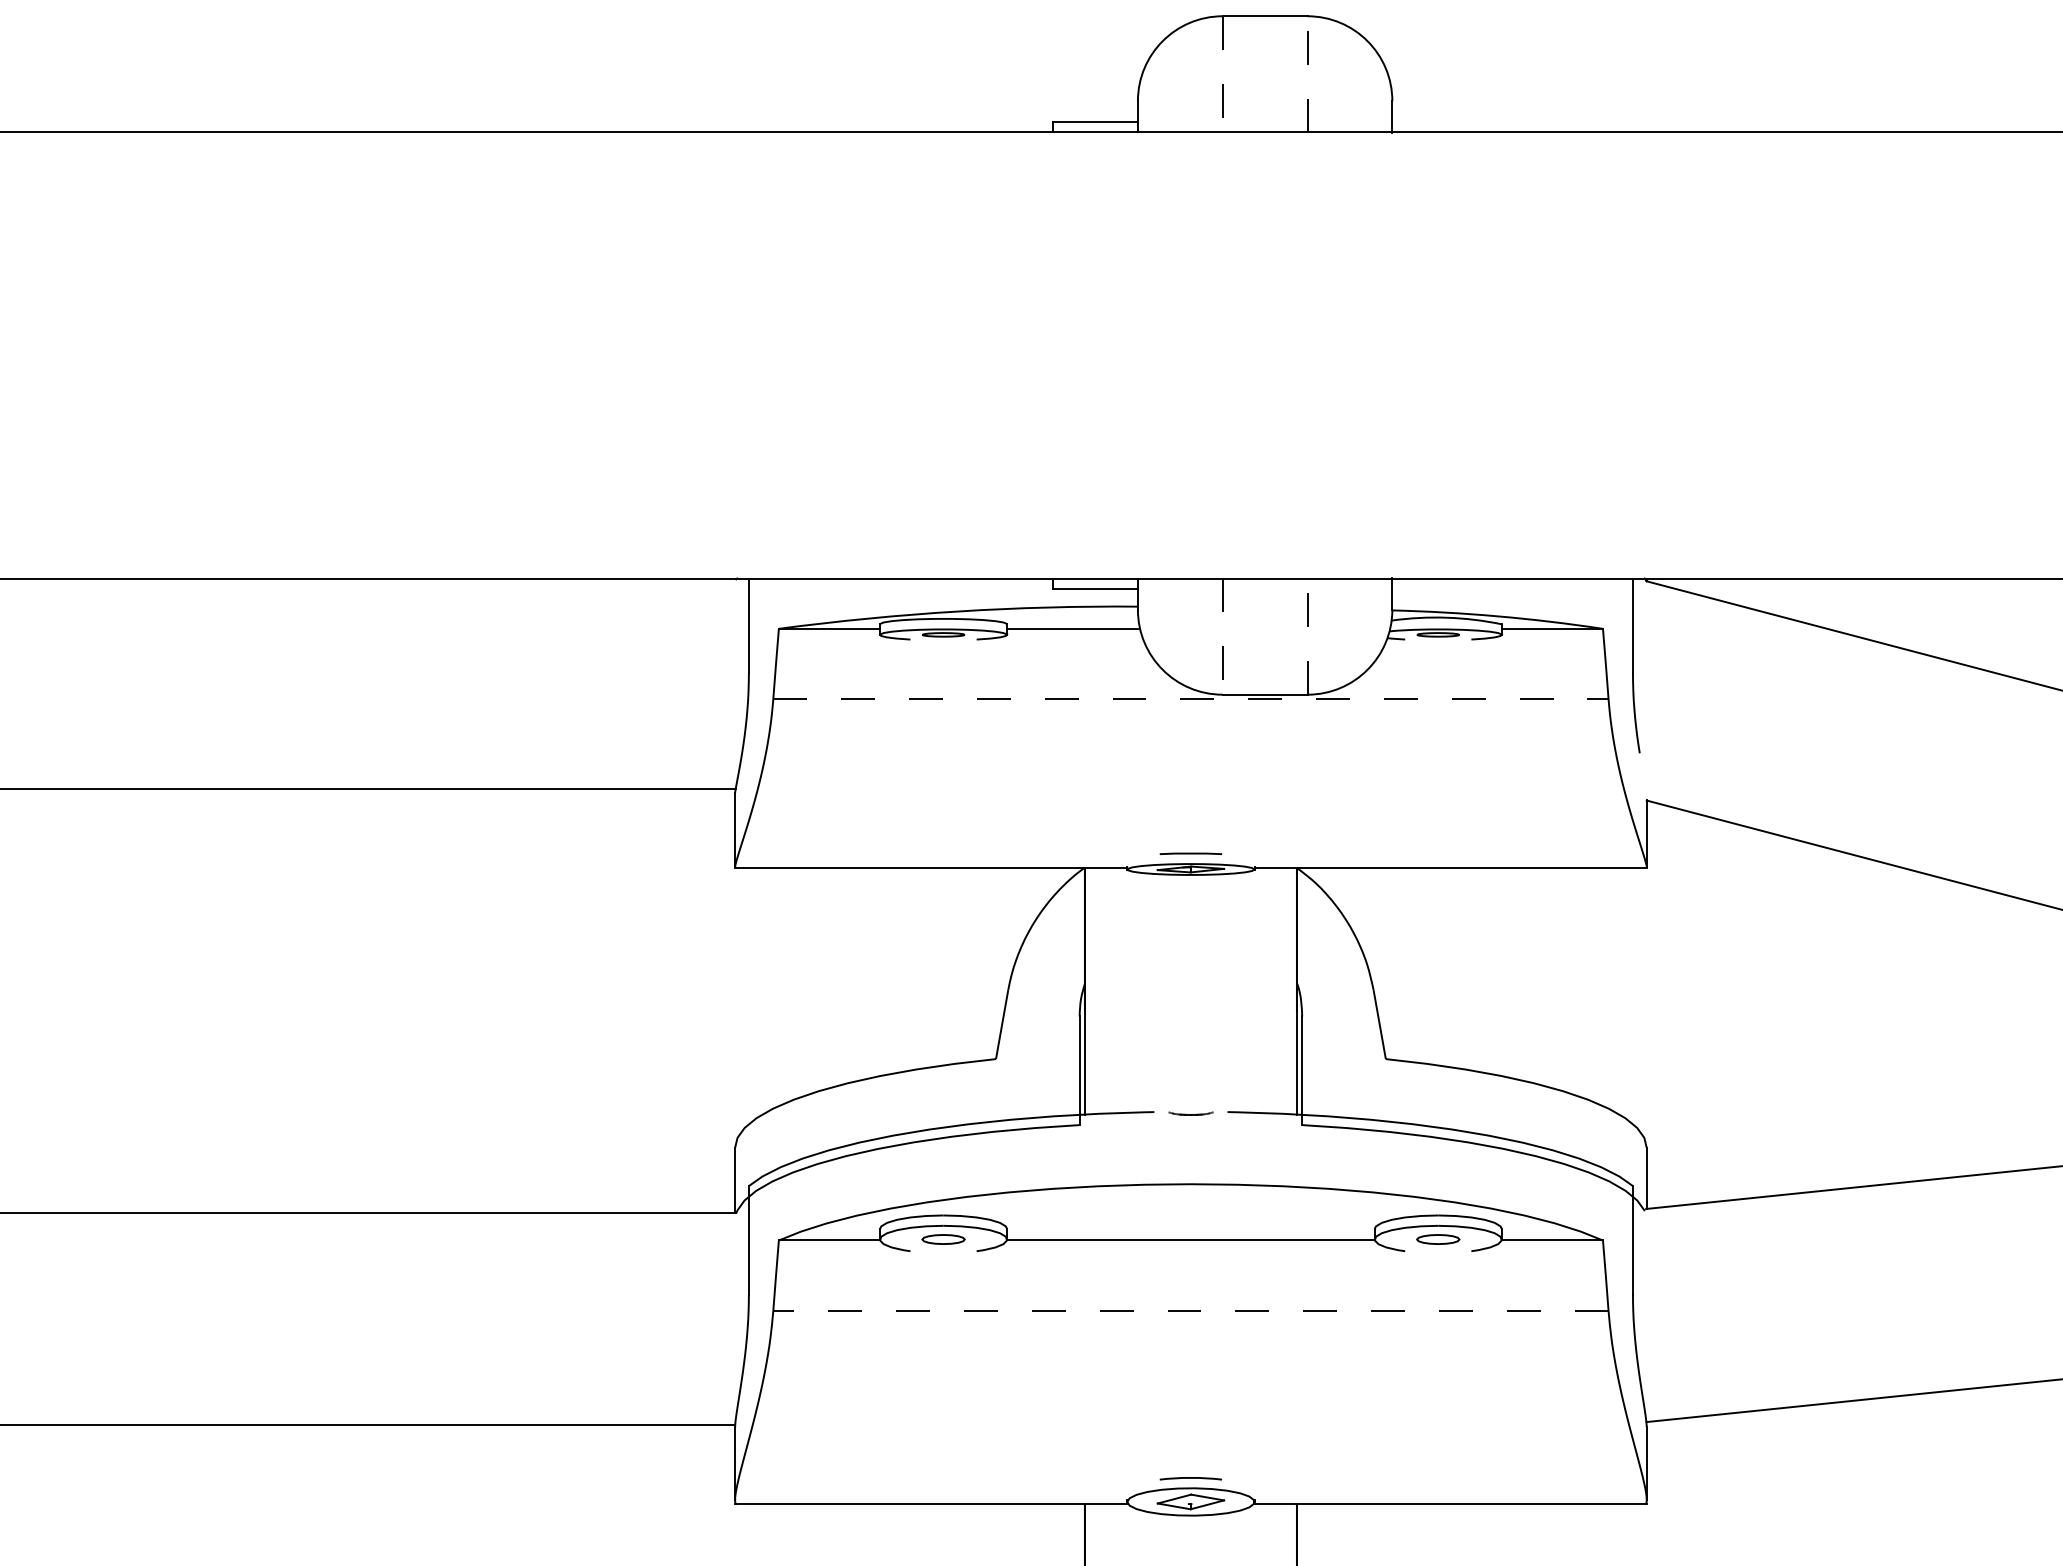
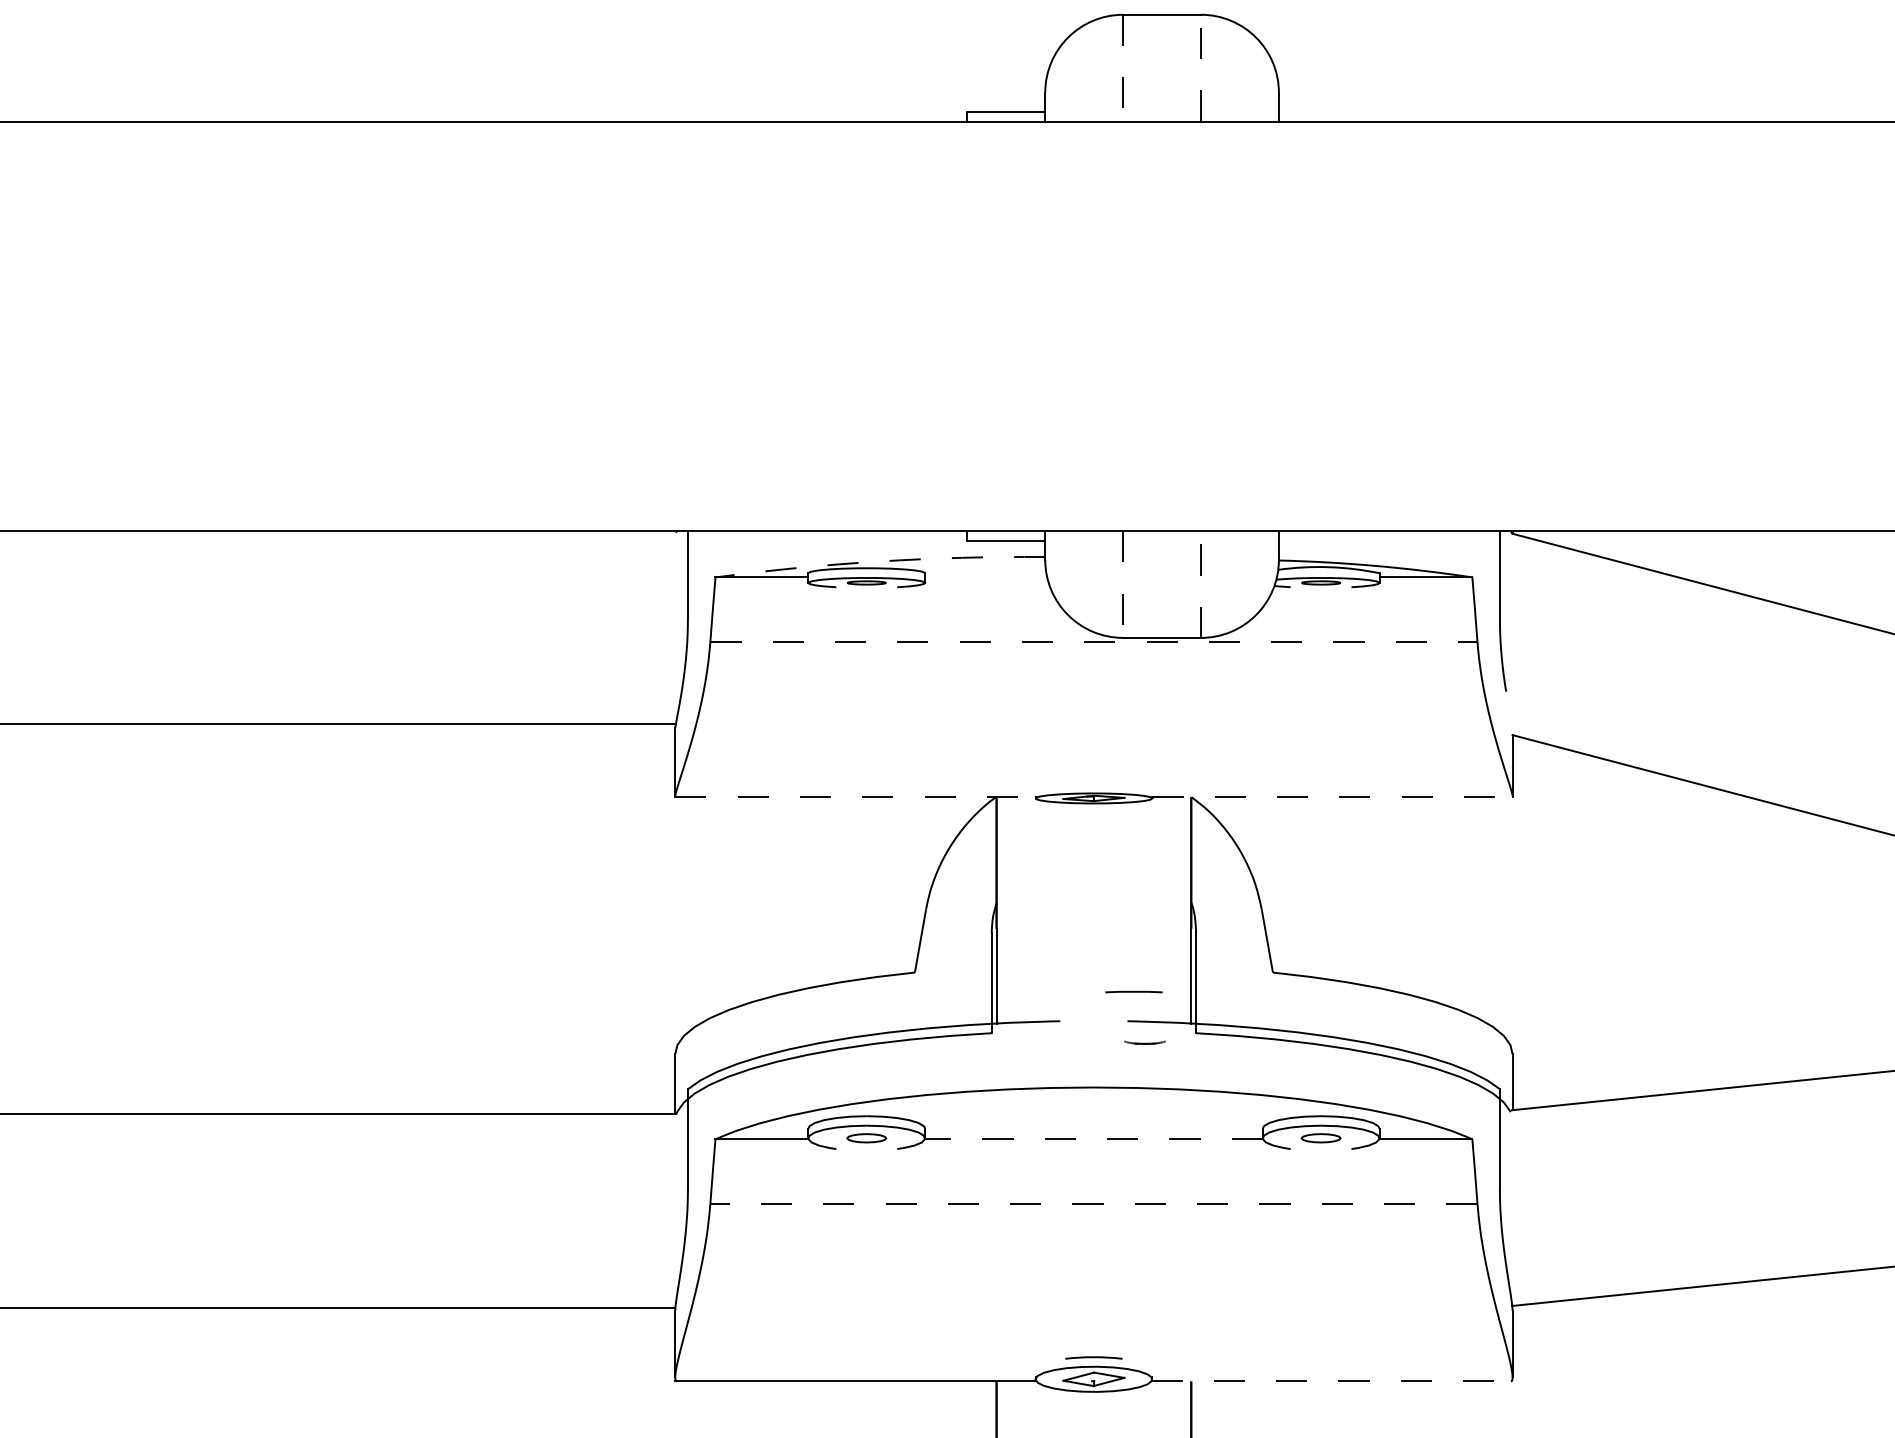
arc: (958, 611) -> (880, 561), solid -> dashed
line: (1073, 628) -> (986, 577), removed
line: (1190, 853) -> (1133, 991), moved
line: (931, 868) -> (855, 797), solid -> dashed
line: (1450, 868) -> (1332, 797), solid -> dashed
part: (1190, 1113) -> (1144, 1042), moved
line: (1190, 1240) -> (1093, 1139), solid -> dashed
line: (1450, 1504) -> (1332, 1381), solid -> dashed

